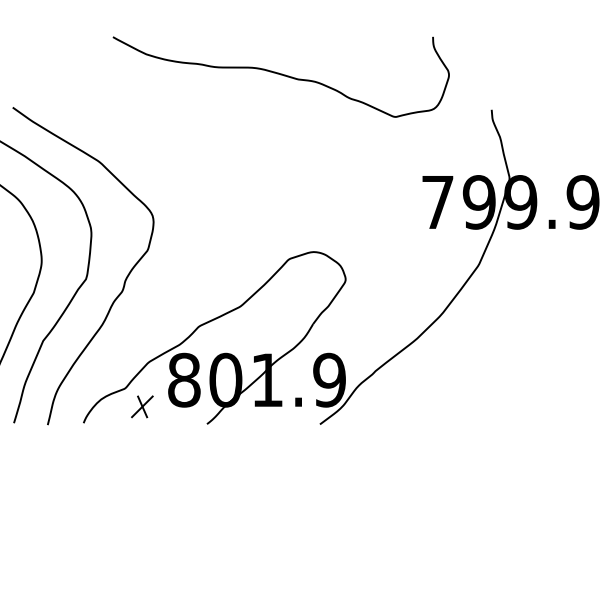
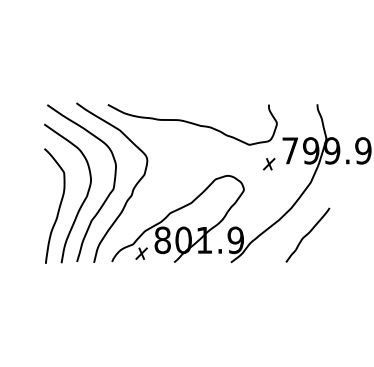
curve: (281, 76) -> (192, 124), moved
part: (396, 229) -> (269, 164), added
curve: (472, 368) -> (307, 234), added

